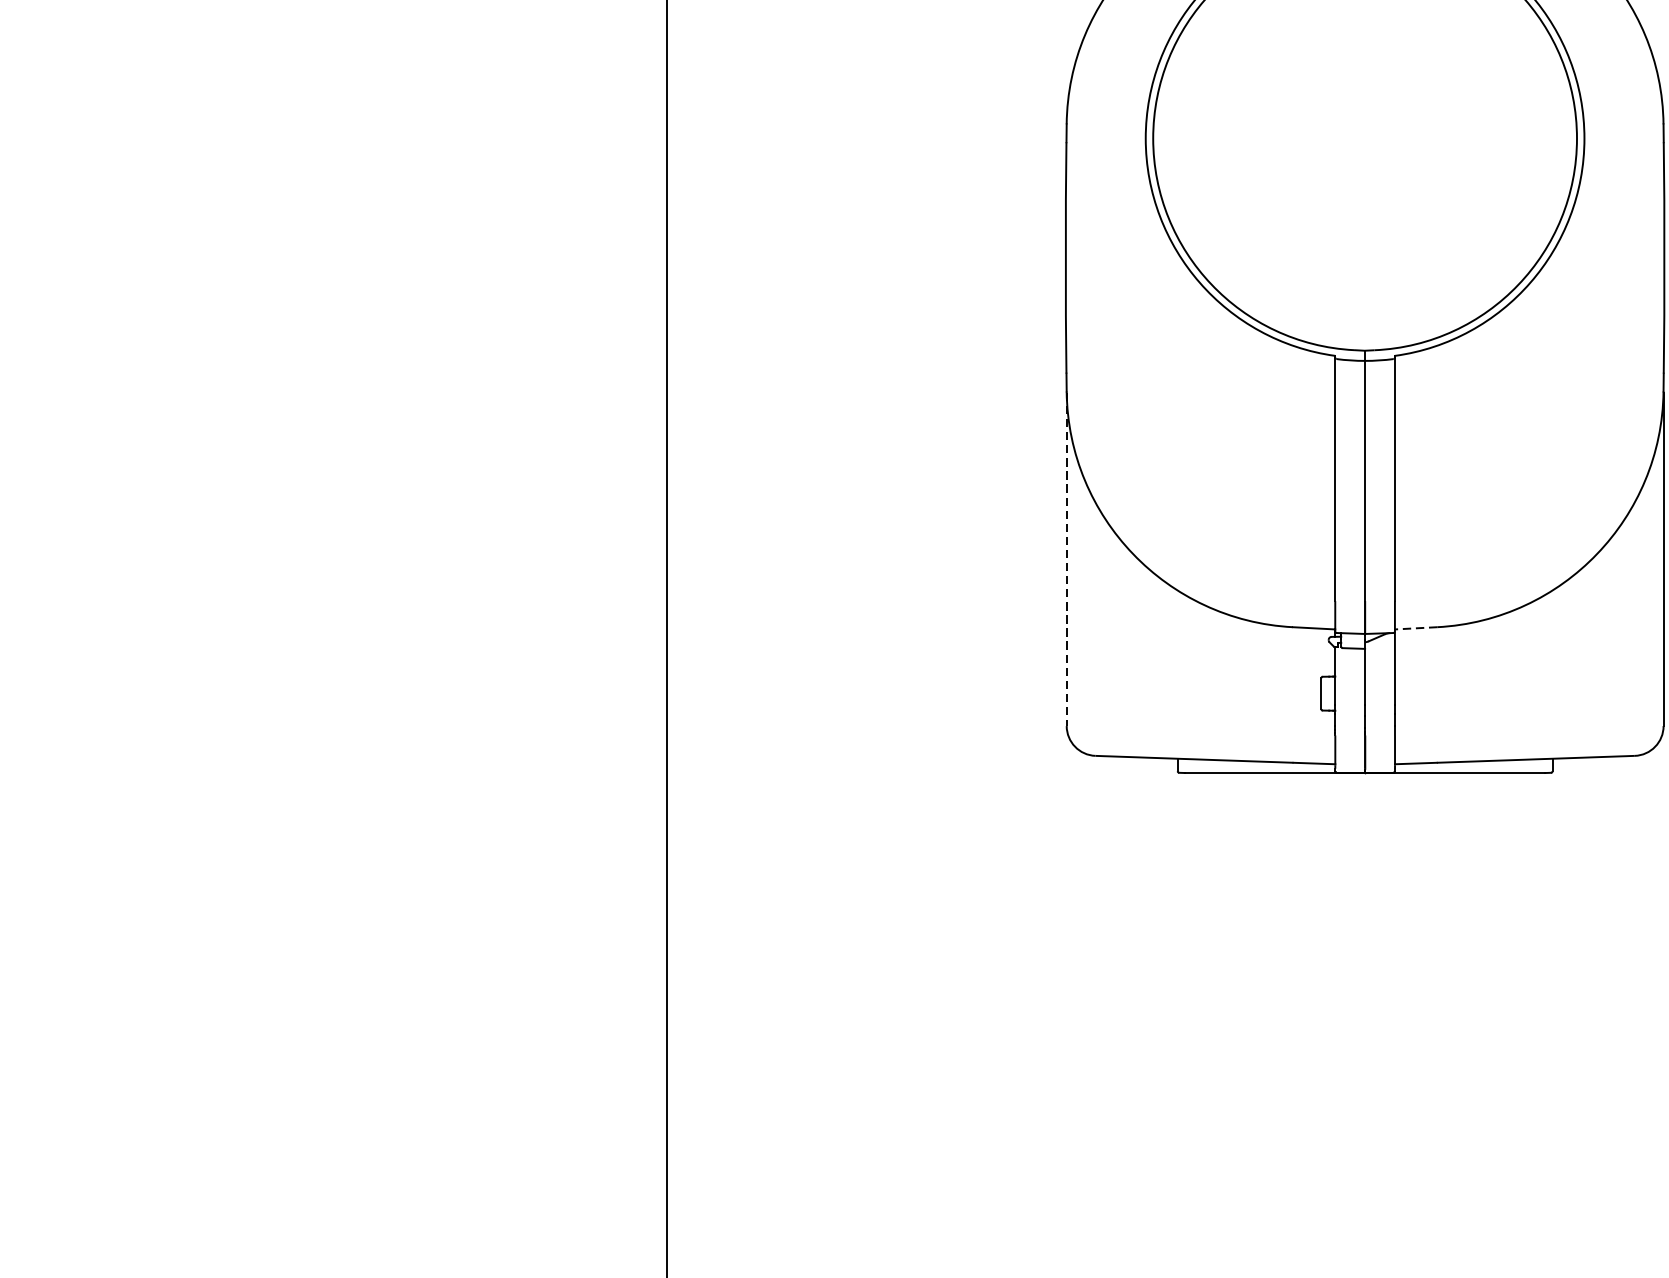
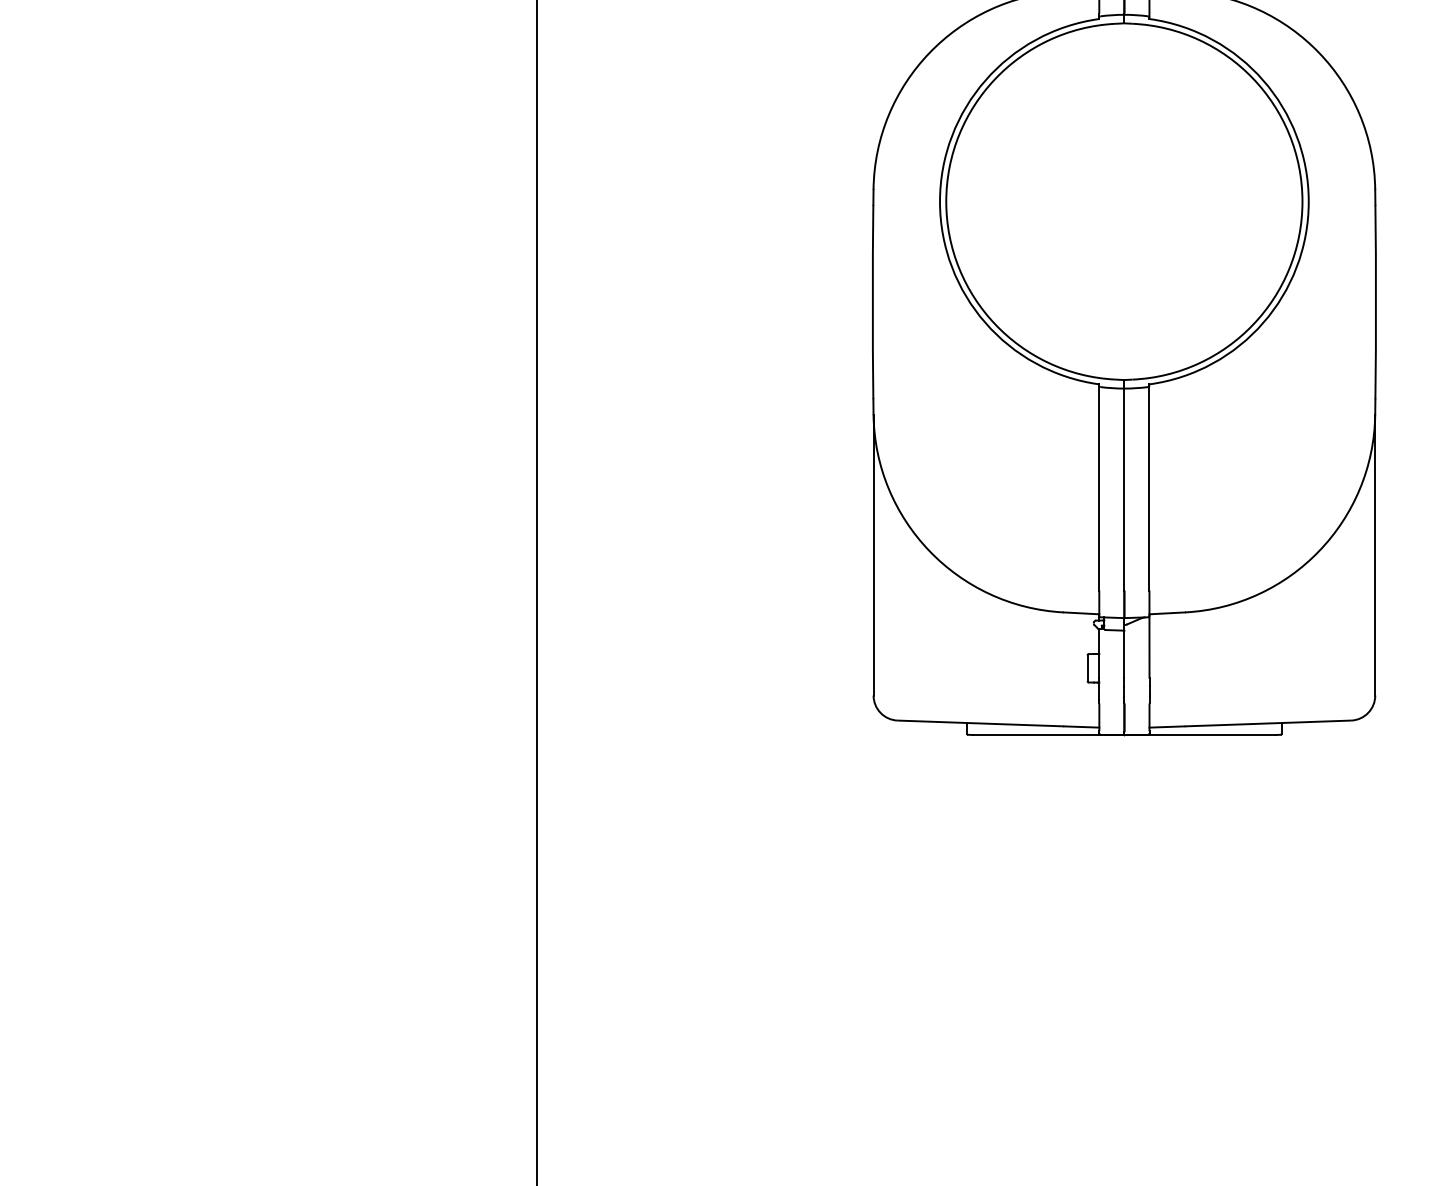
line: (1066, 559) -> (873, 555), dashed -> solid
line: (1416, 628) -> (1167, 613), dashed -> solid

